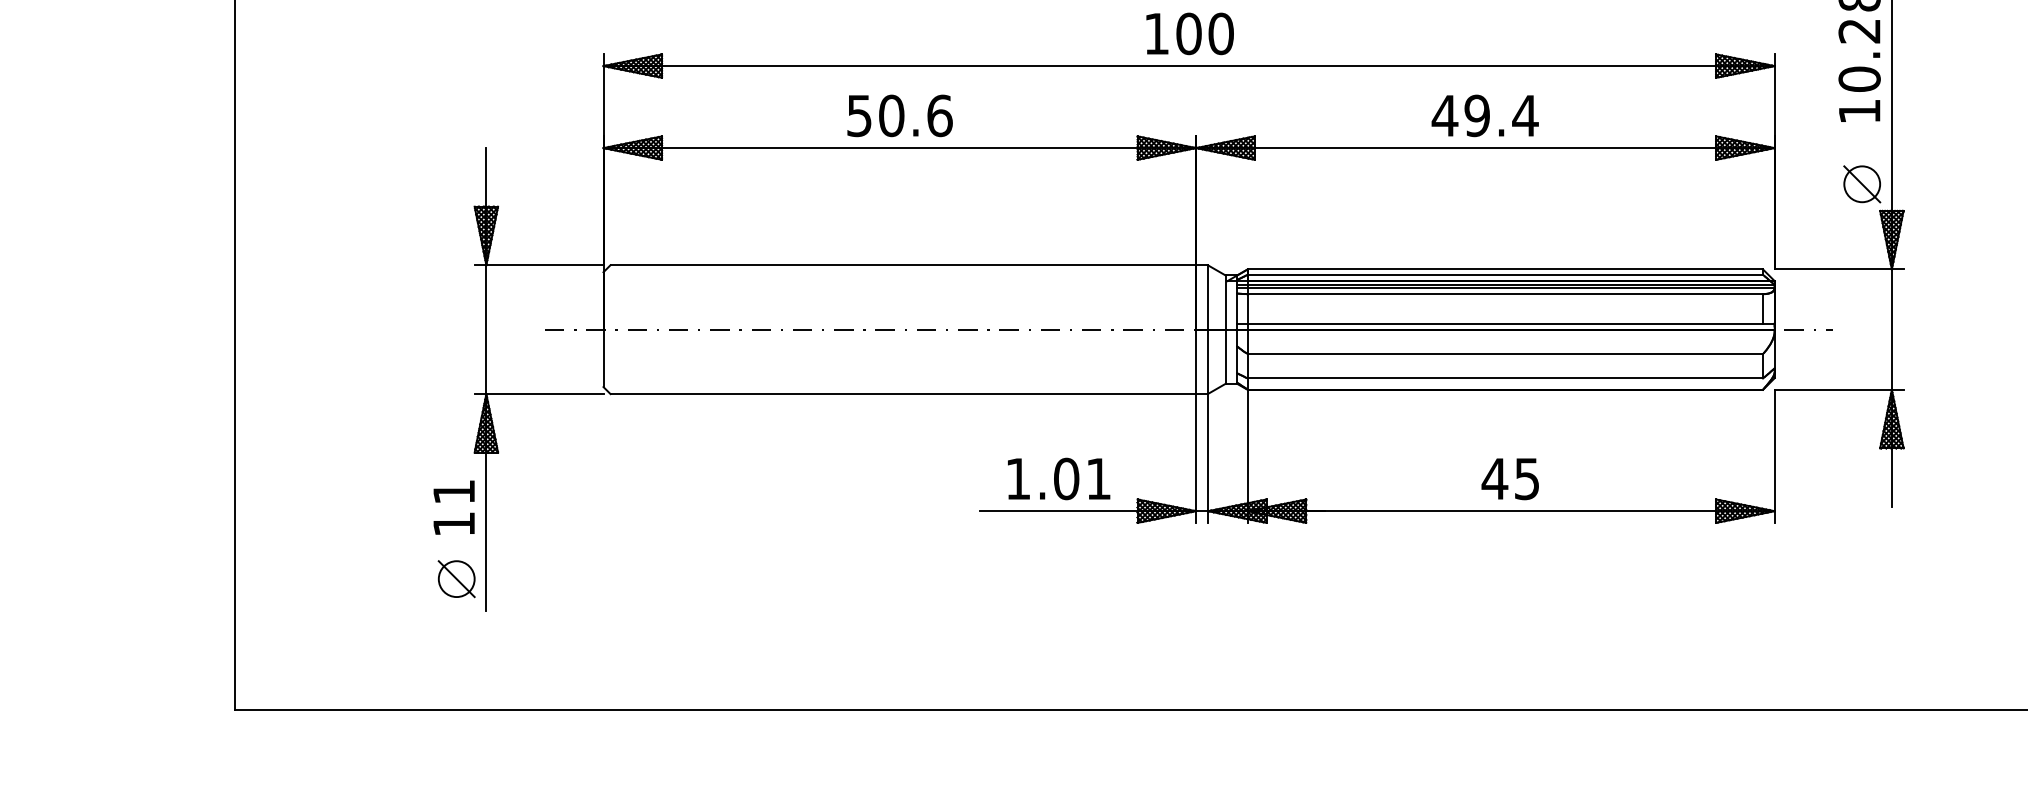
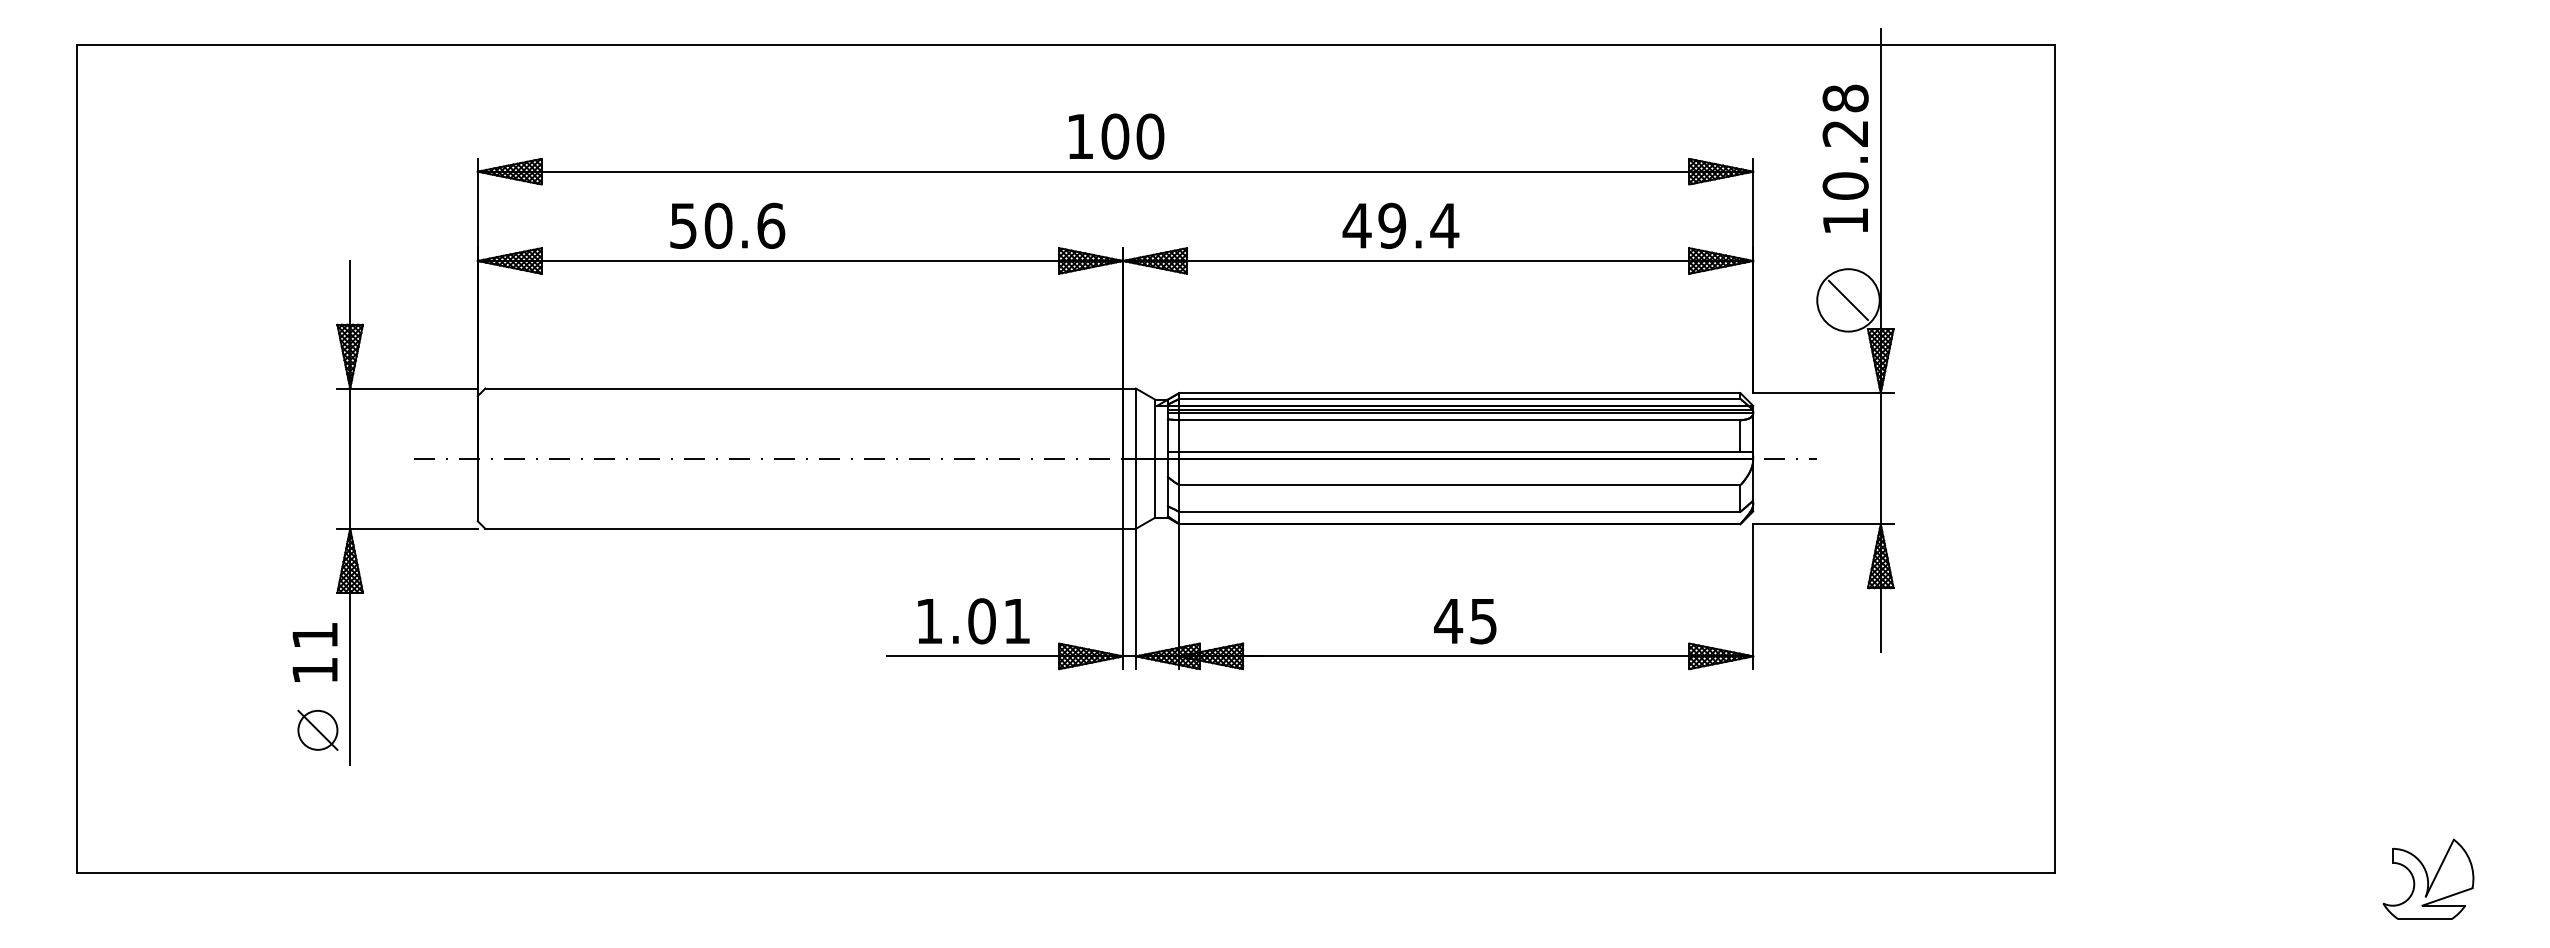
text: (899, 115) -> (727, 225), moved
text: (1484, 115) -> (1400, 225), moved
circle: (1862, 183) -> (1848, 299), size x1.6

